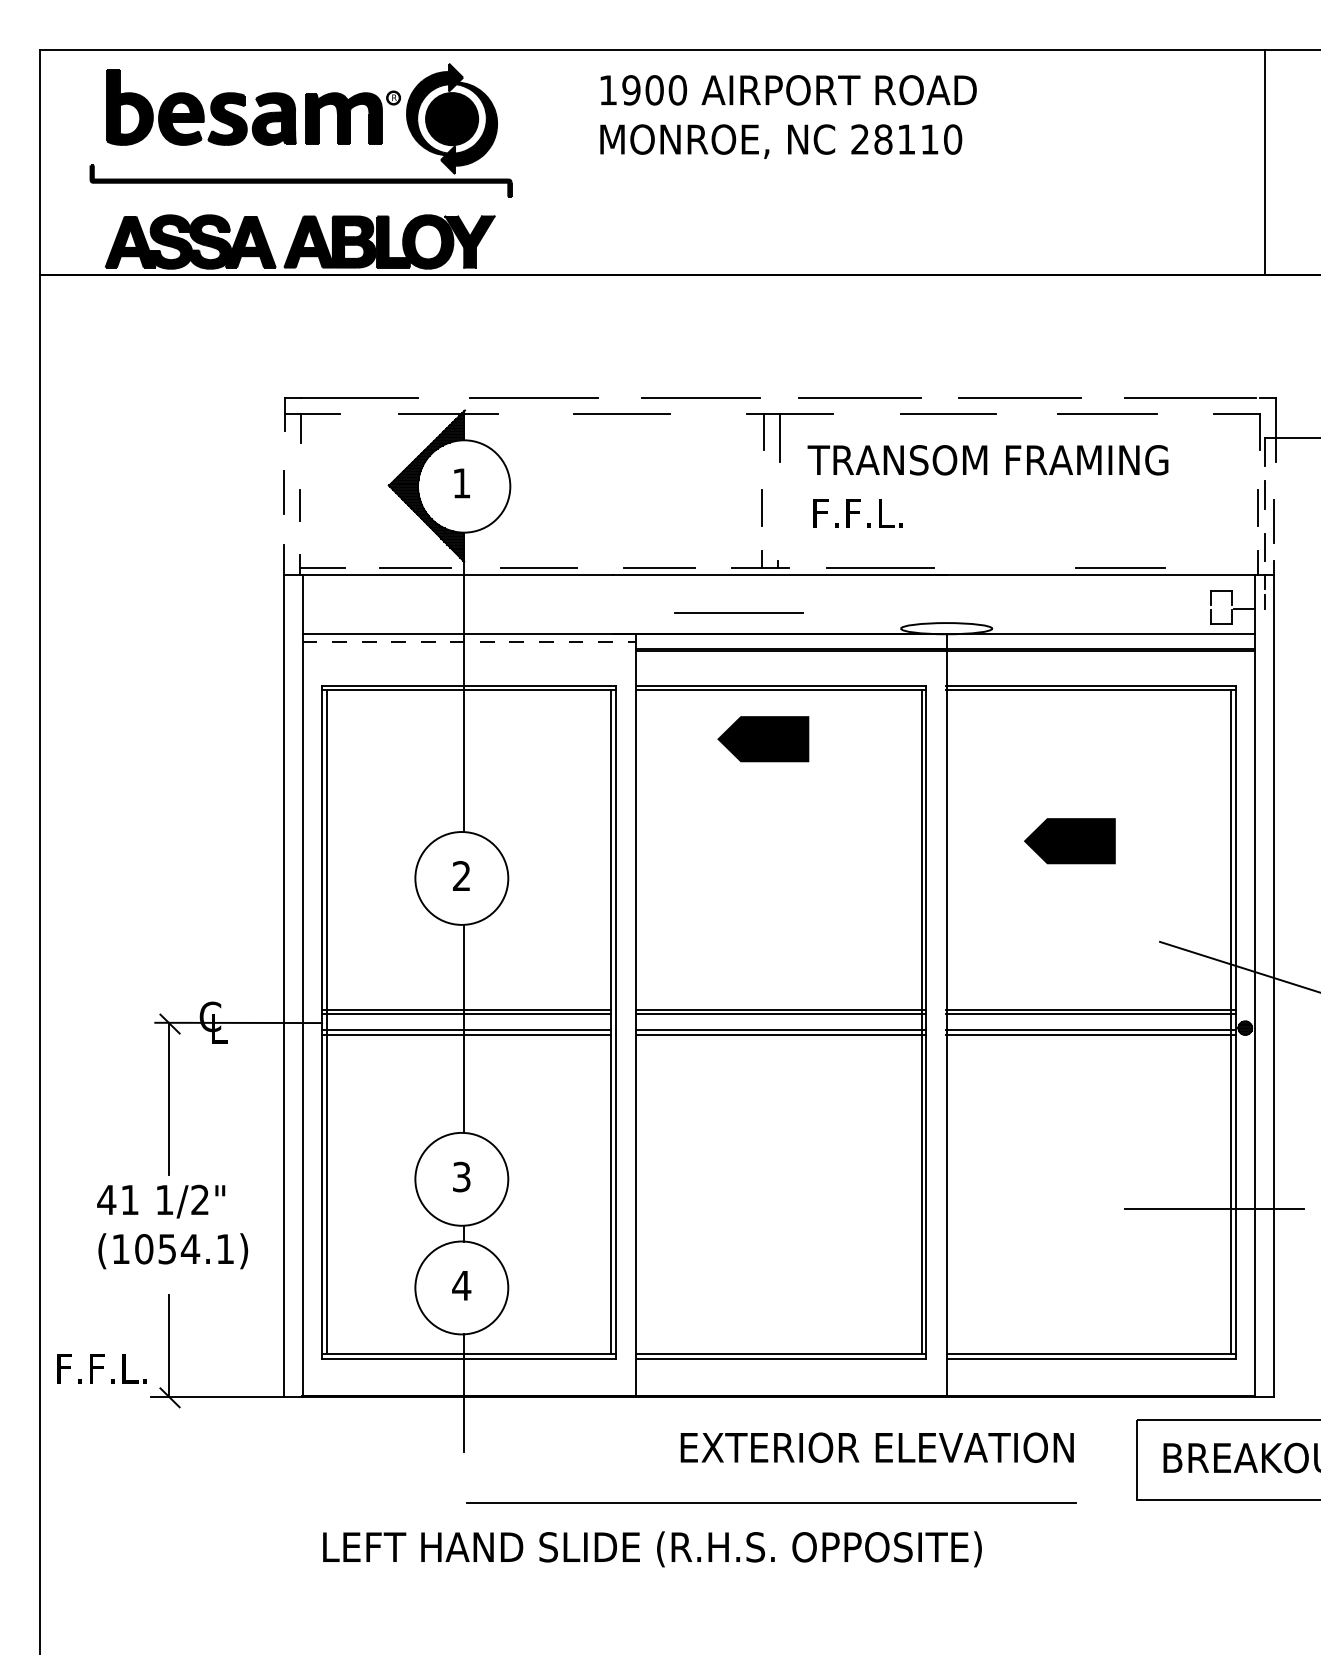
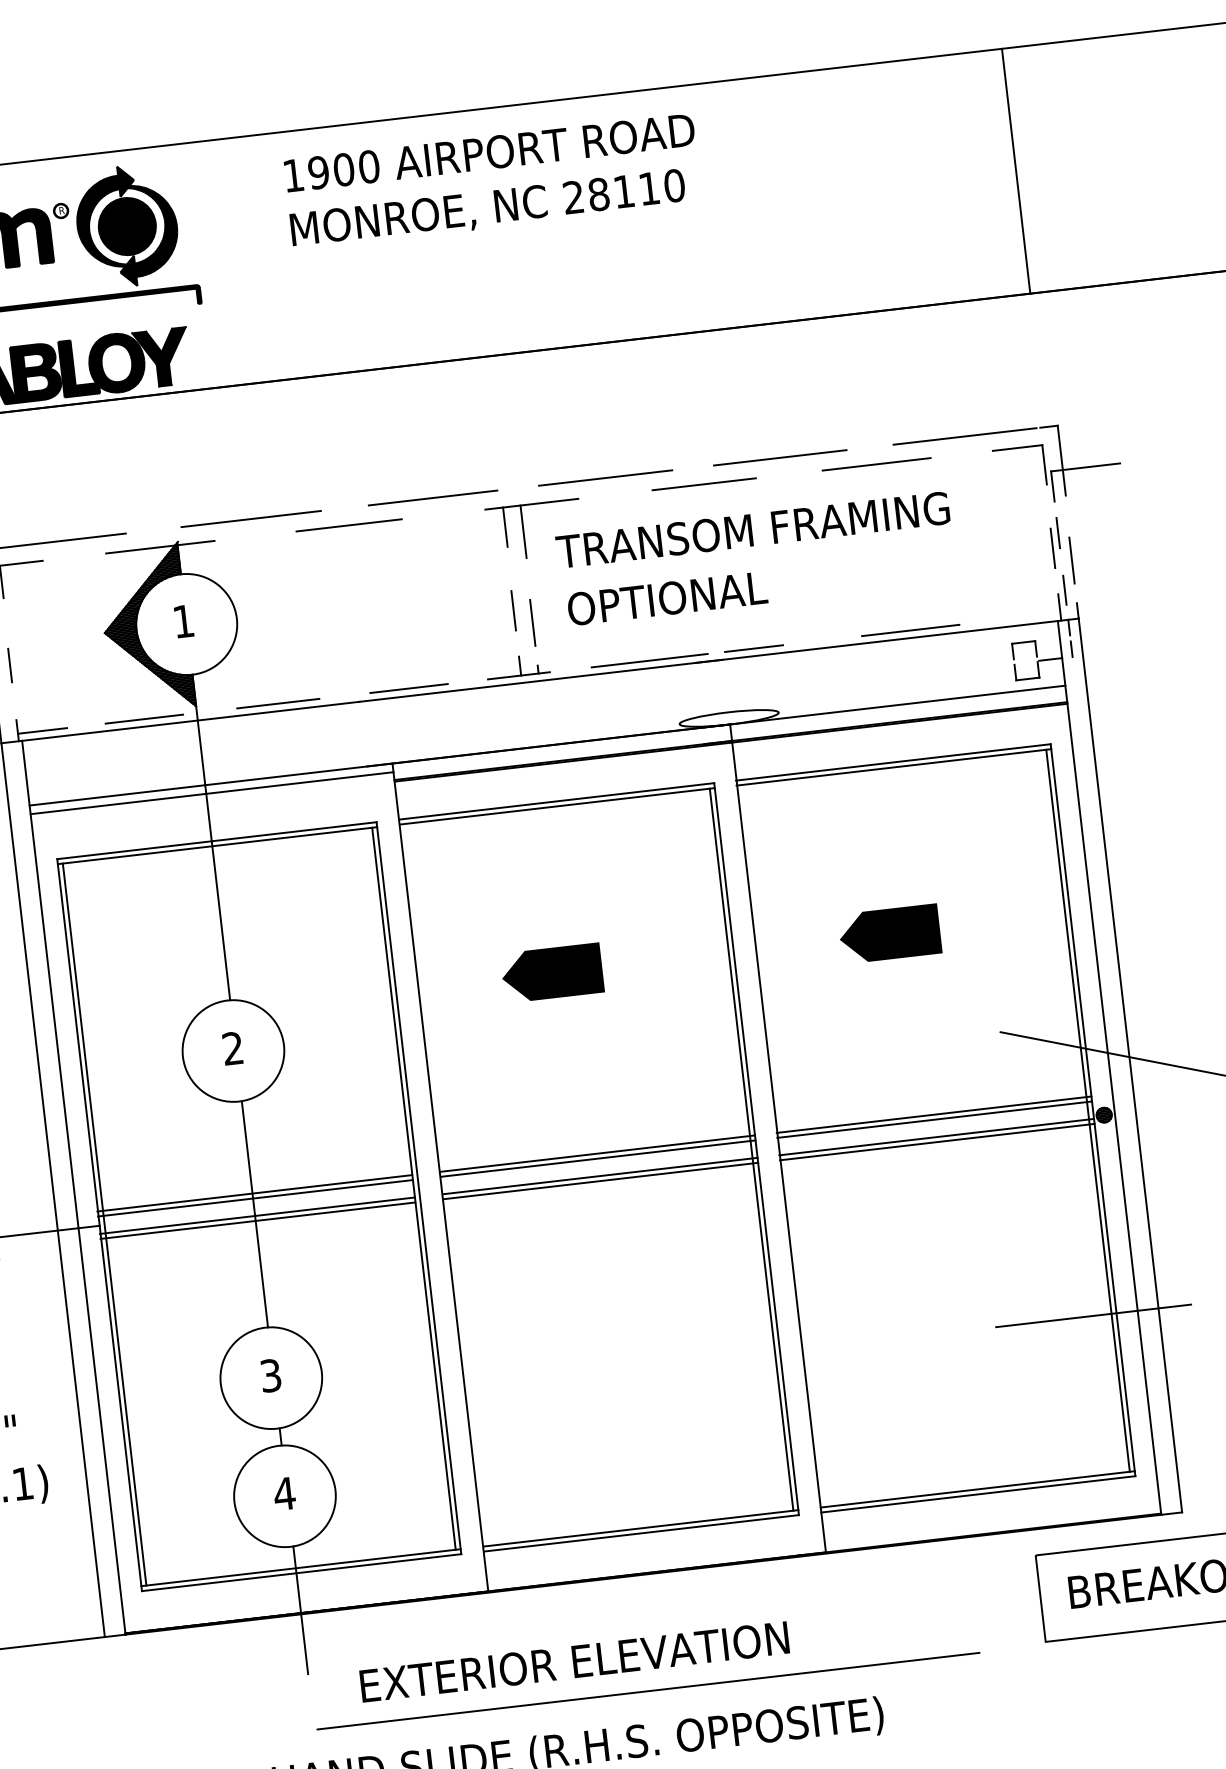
text: (903, 513) -> (667, 598), F.F.L. -> OPTIONAL
line: (778, 521) -> (532, 623), added
line: (976, 567) -> (753, 648), added
line: (738, 612) -> (500, 727), removed
line: (469, 642) -> (212, 793), dashed -> solid
line: (763, 739) -> (552, 973), moved
text: (876, 1447) -> (573, 1661), moved

